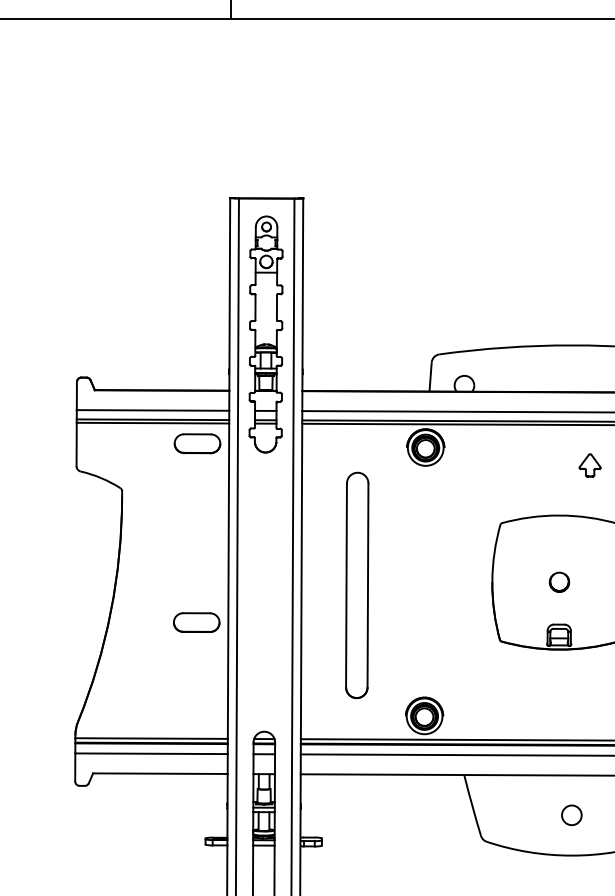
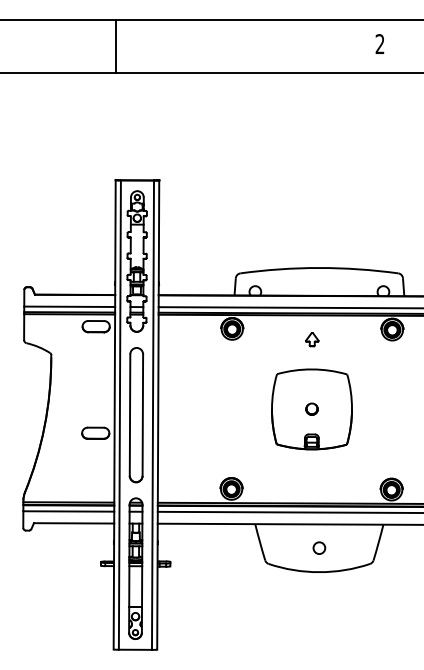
part: (590, 465) -> (312, 339), moved
part: (355, 586) -> (135, 415), moved

